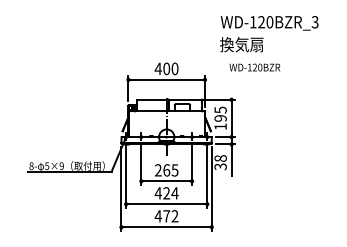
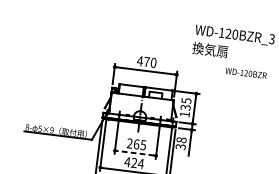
text: (254, 67) -> (245, 73), moved
text: (166, 68) -> (146, 61), 400 -> 470
text: (220, 118) -> (185, 107), 195 -> 135
line: (166, 181) -> (135, 153), solid -> dashed

